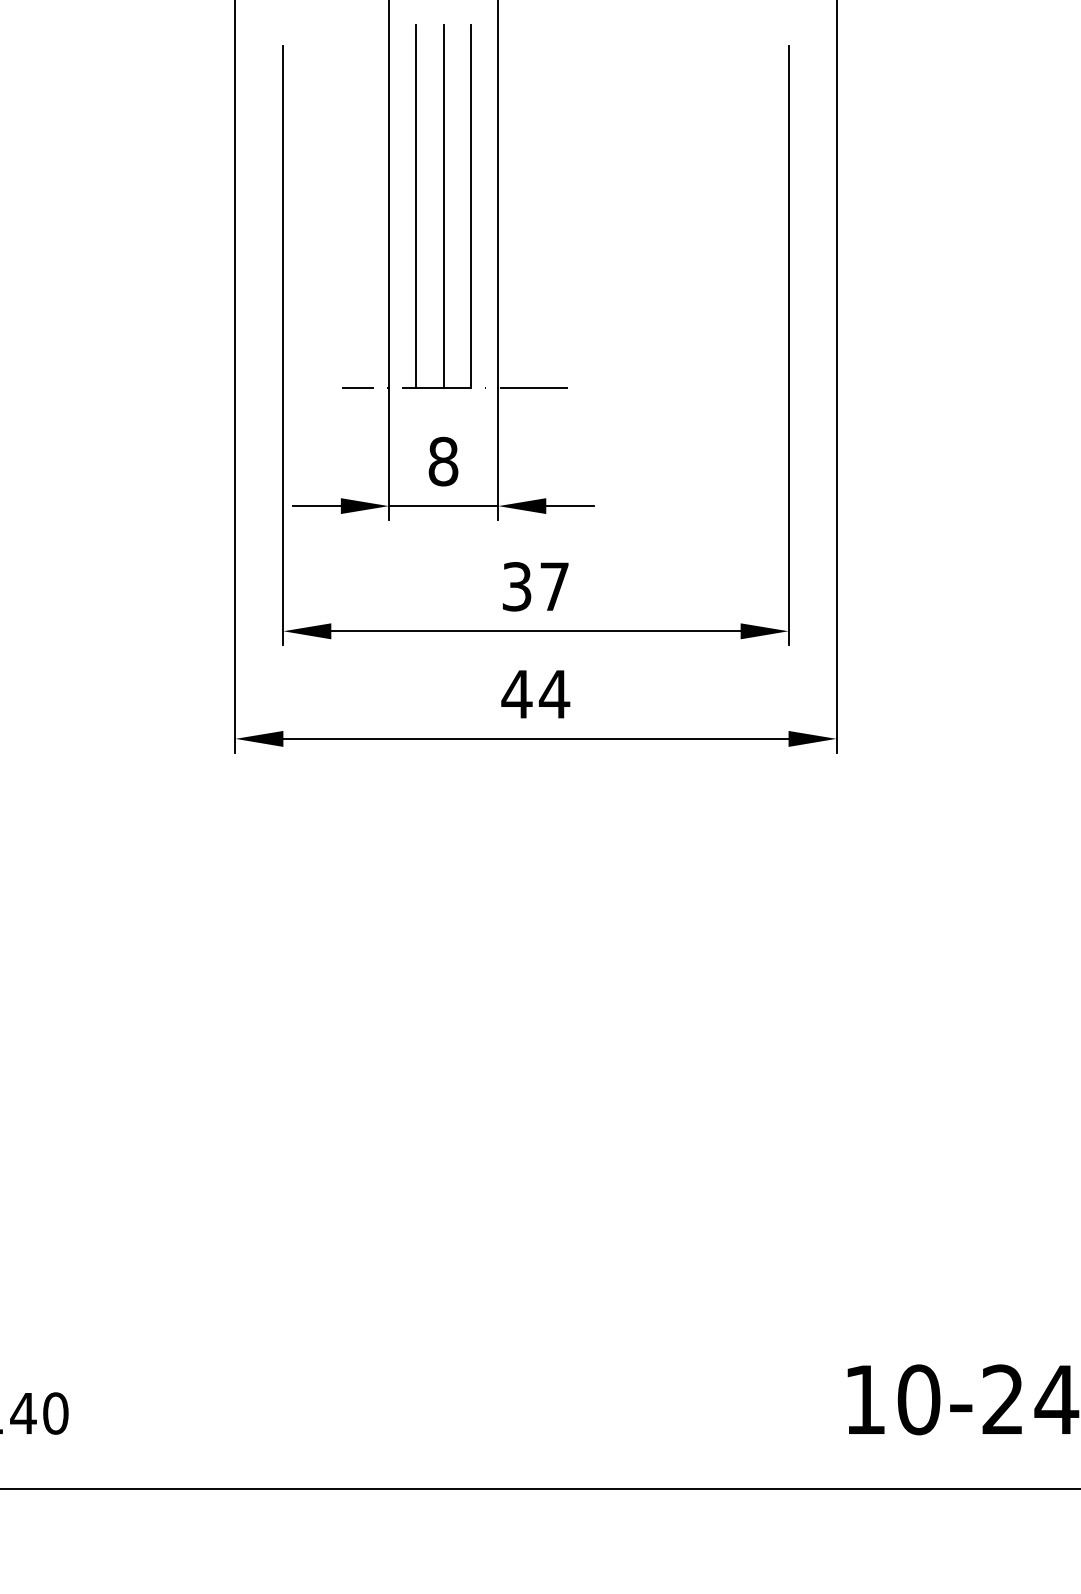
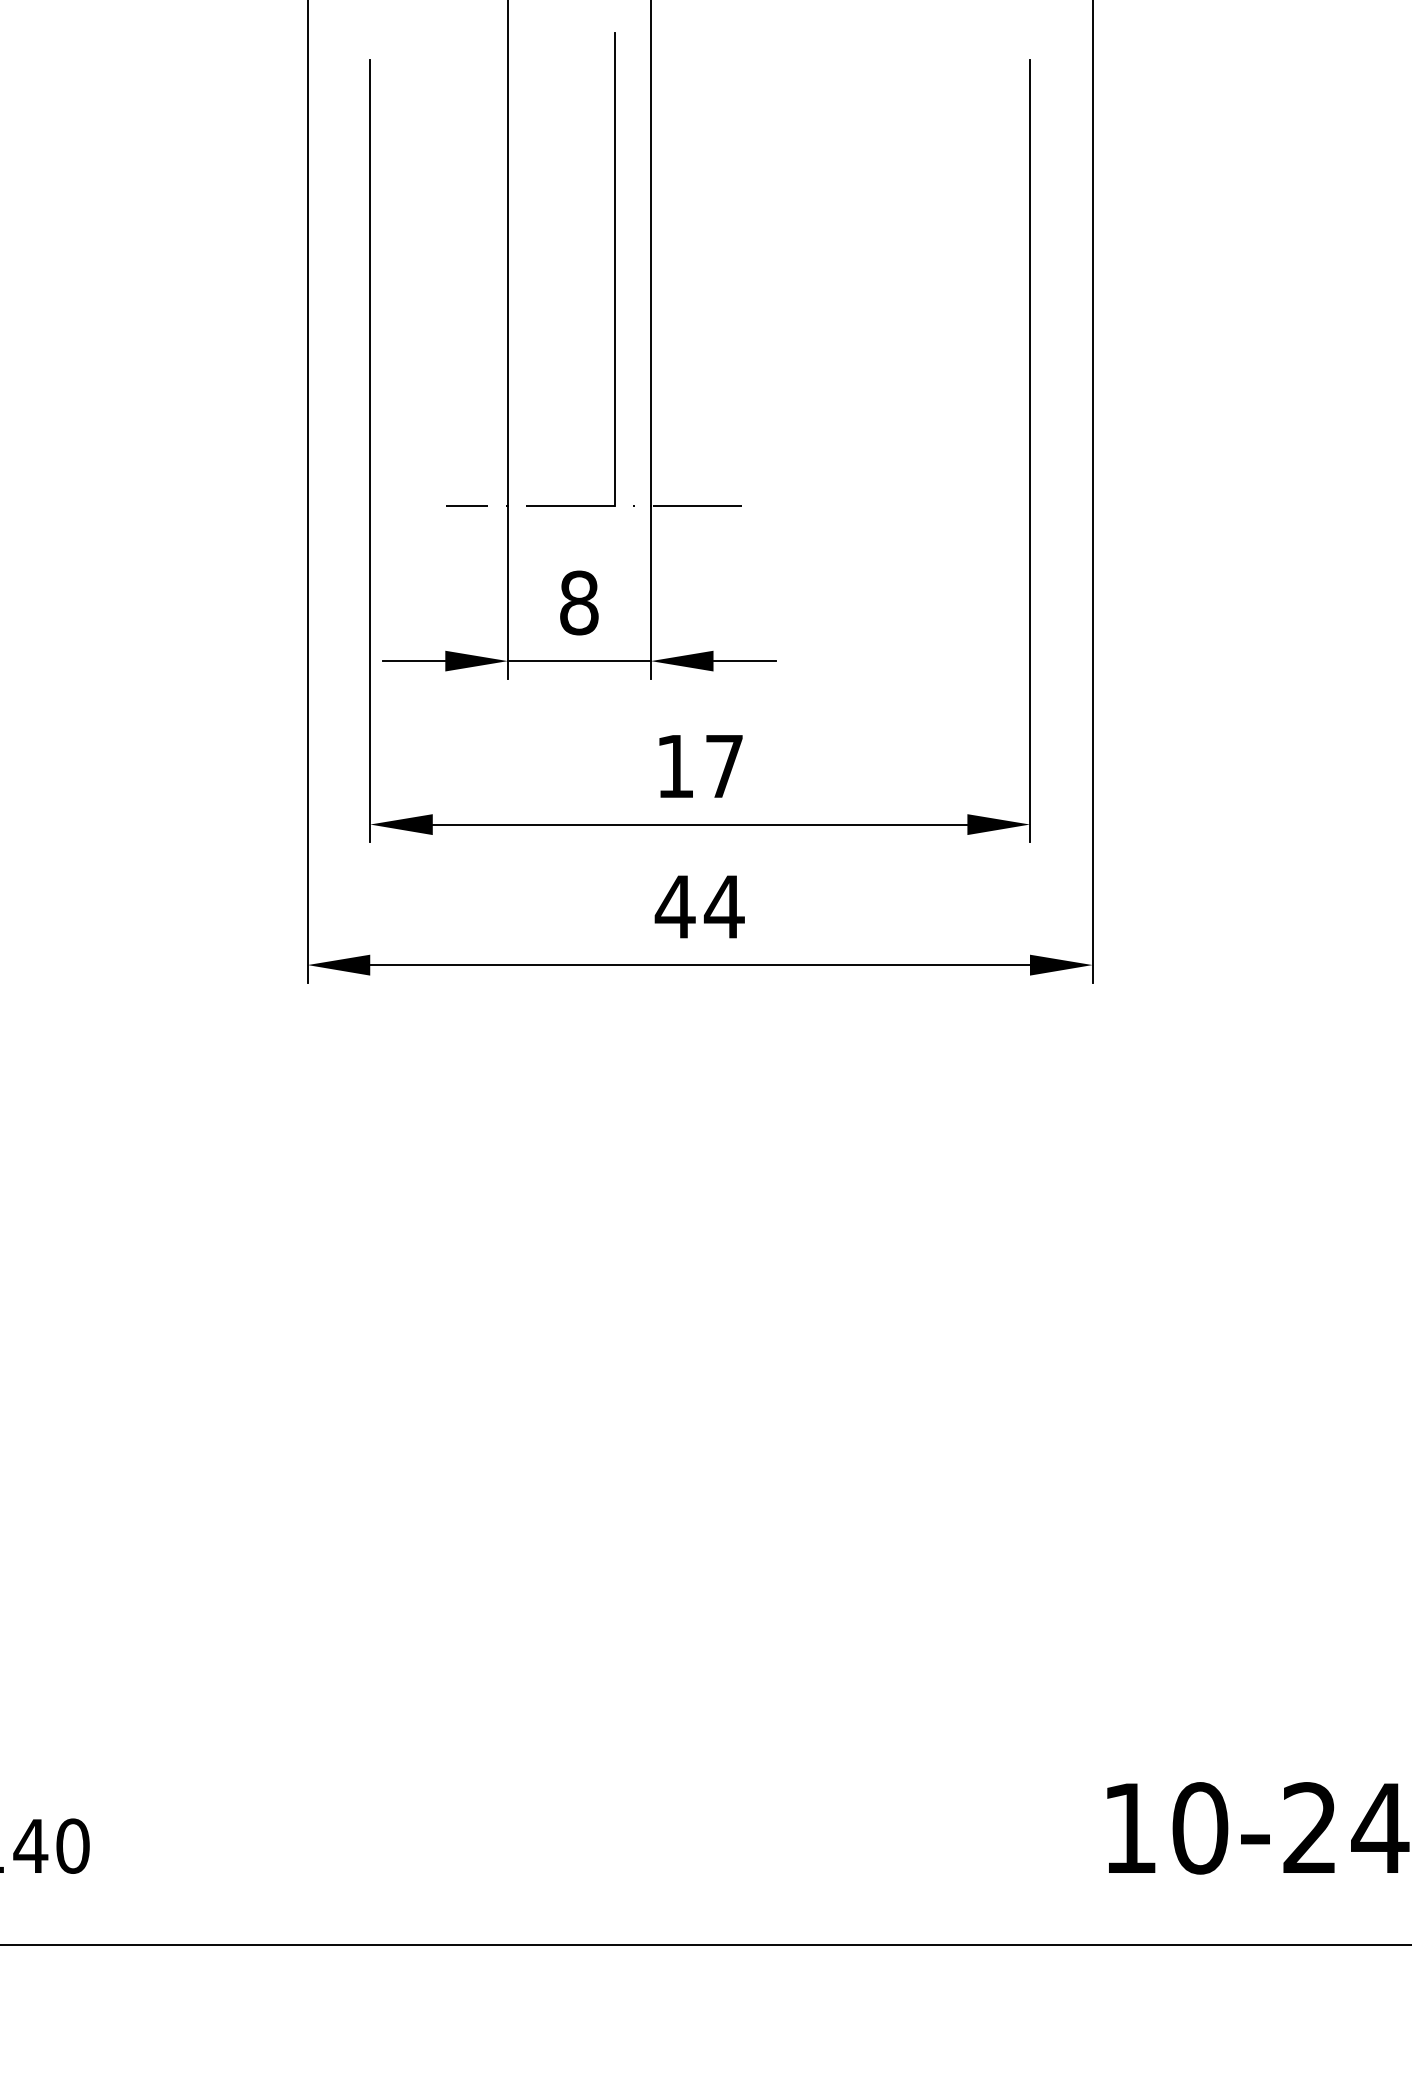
line: (416, 206) -> (544, 269), removed
line: (443, 206) -> (579, 269), removed
text: (516, 586) -> (674, 766), 37 -> 17

